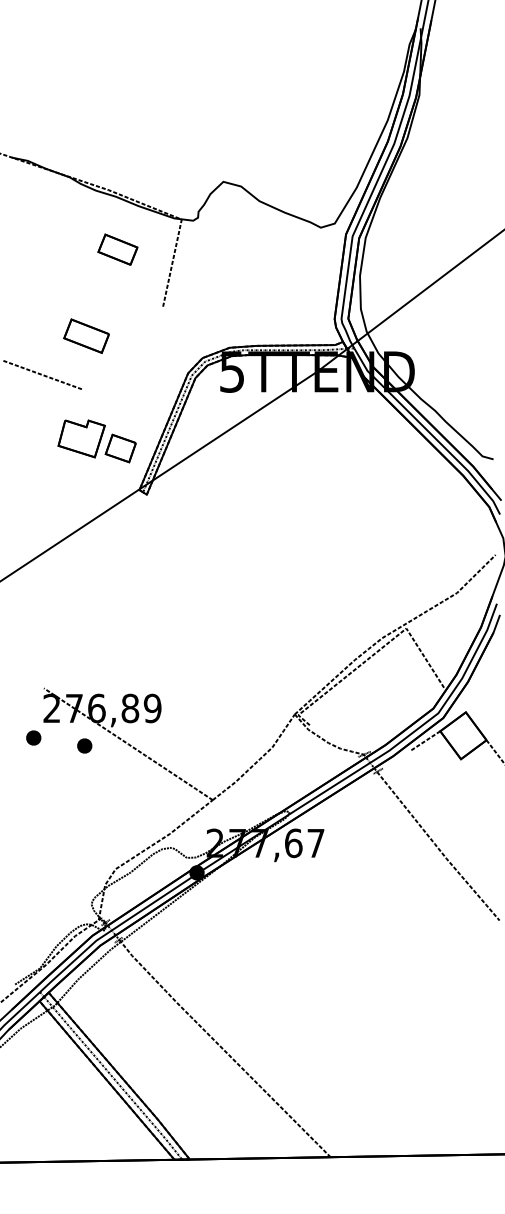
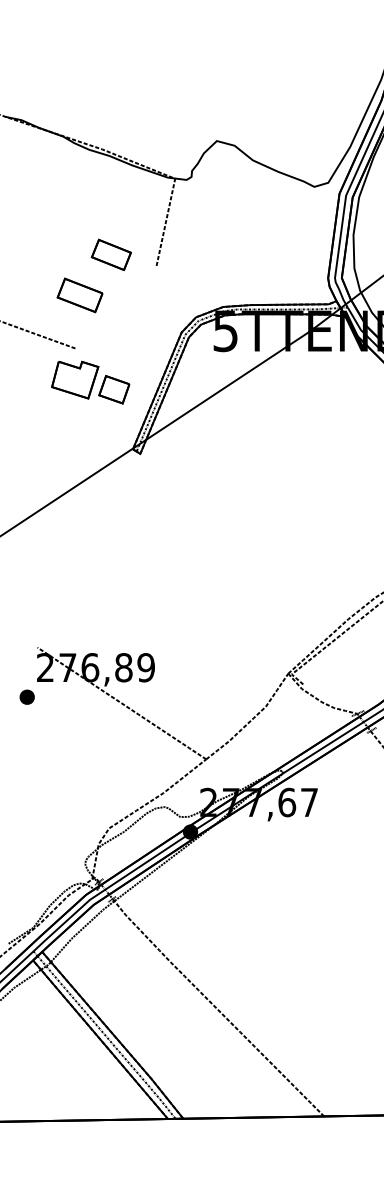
part: (117, 249) -> (110, 254), moved
part: (96, 441) -> (89, 382), moved
part: (84, 745) -> (77, 704), removed

